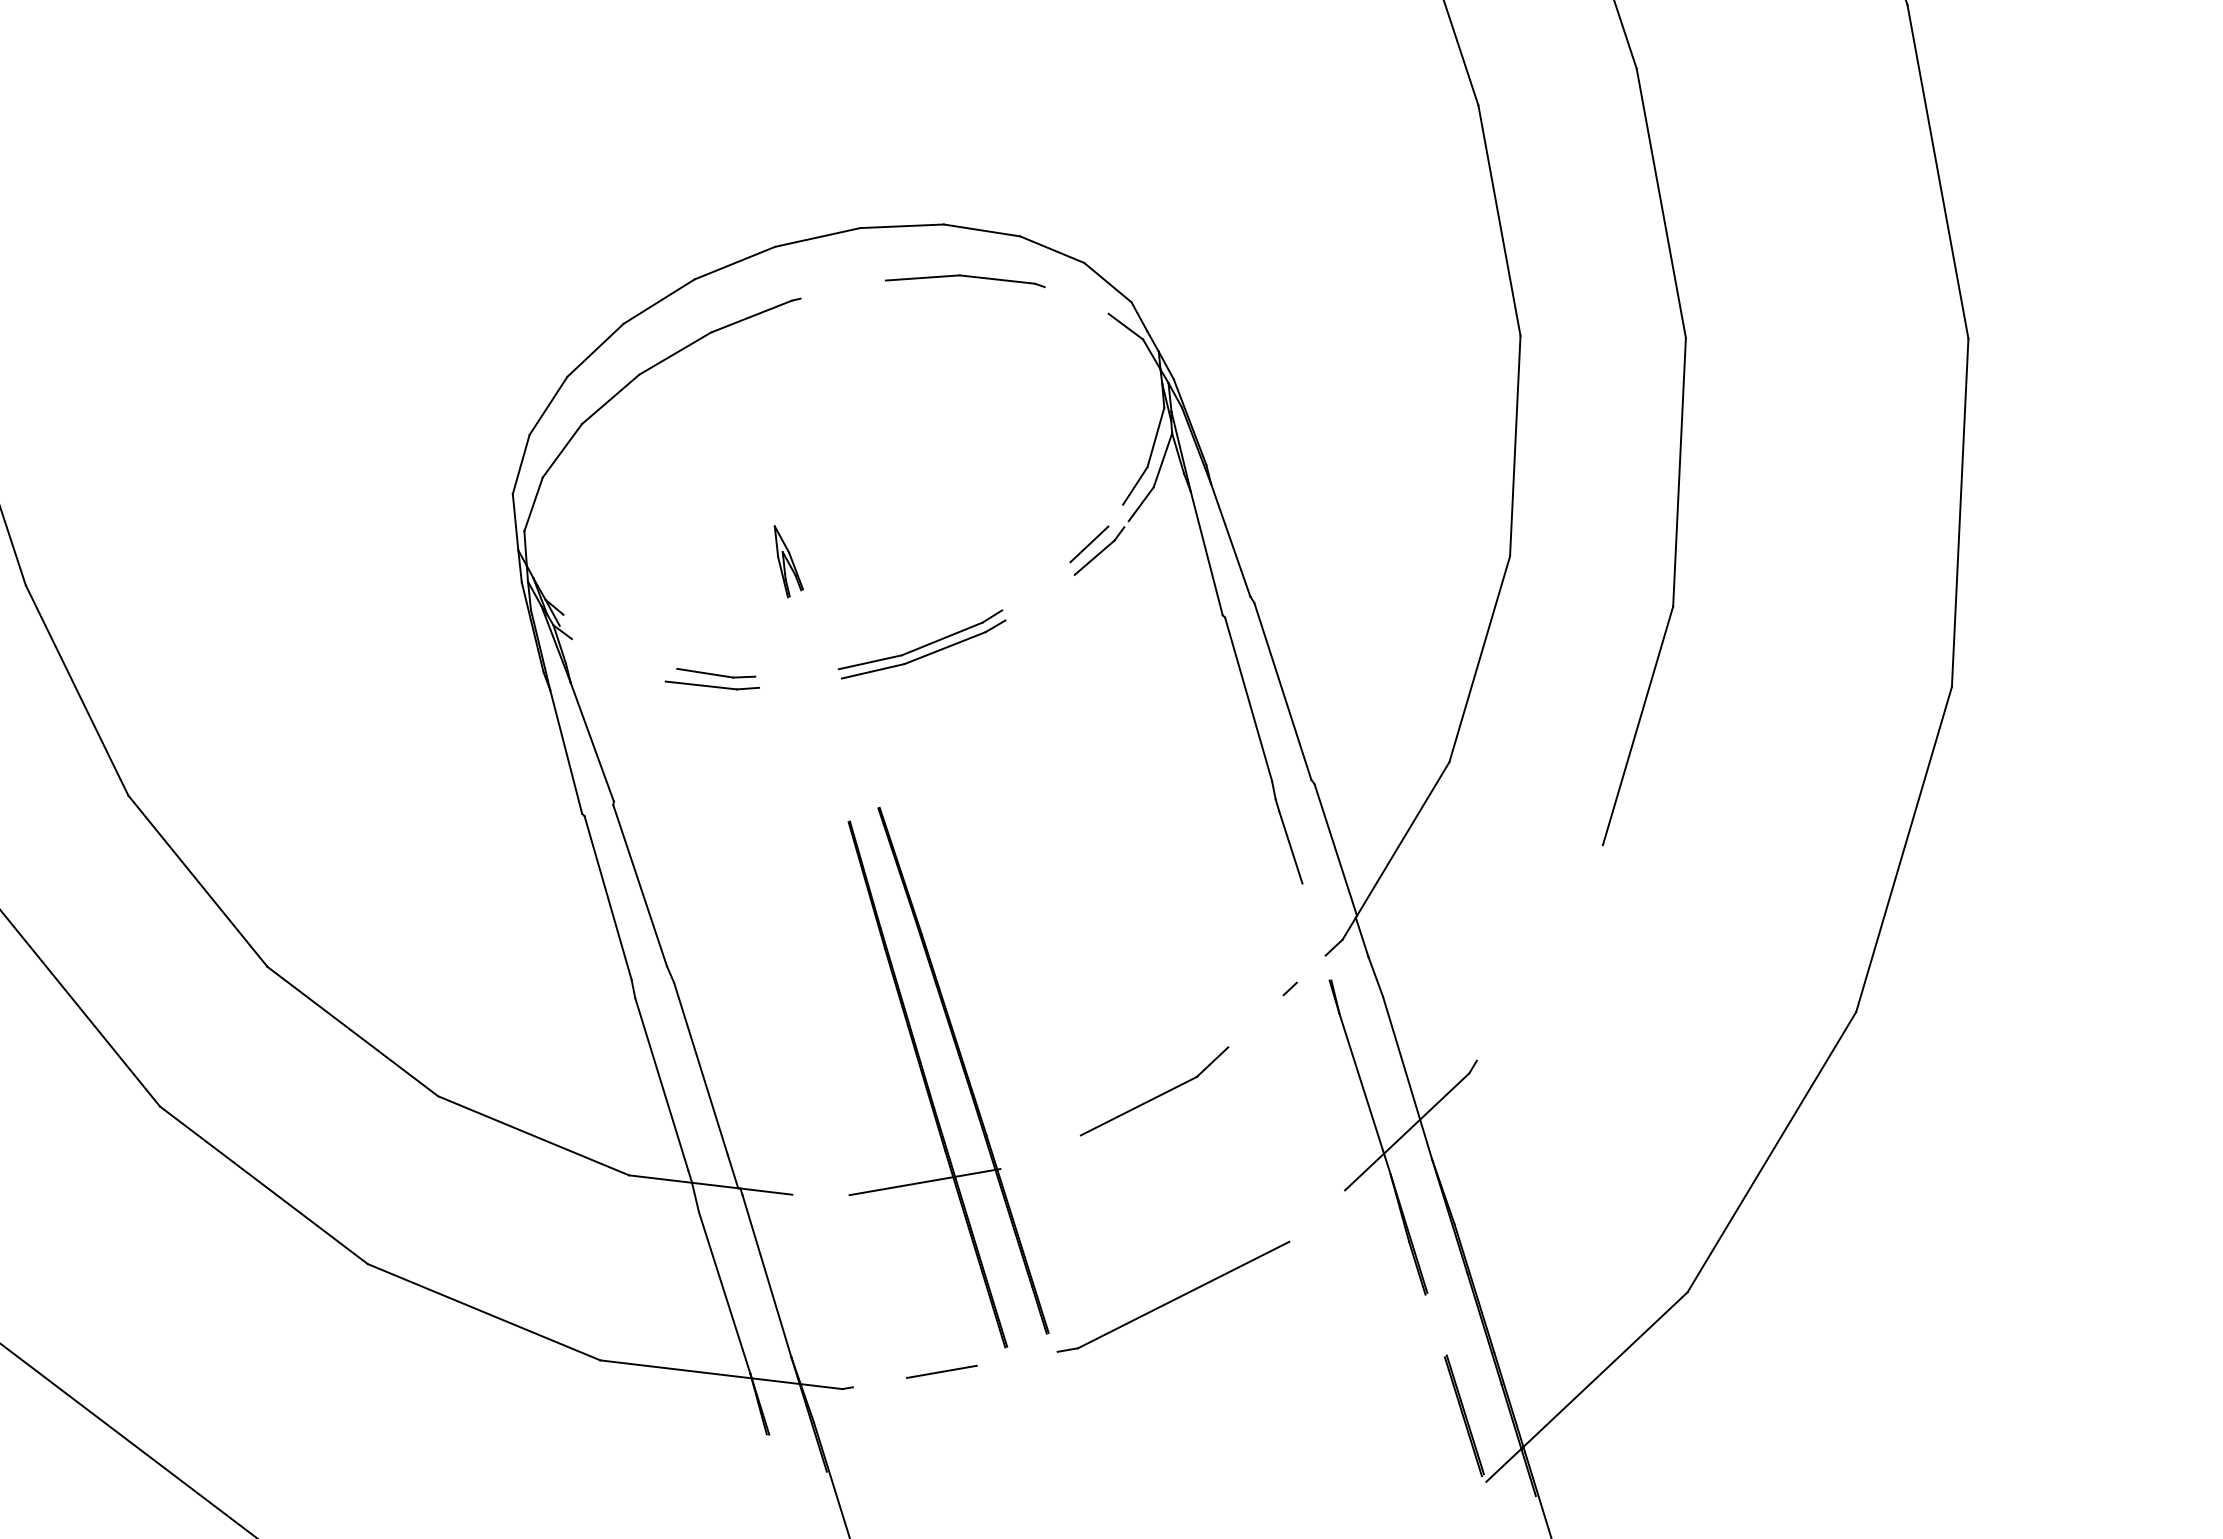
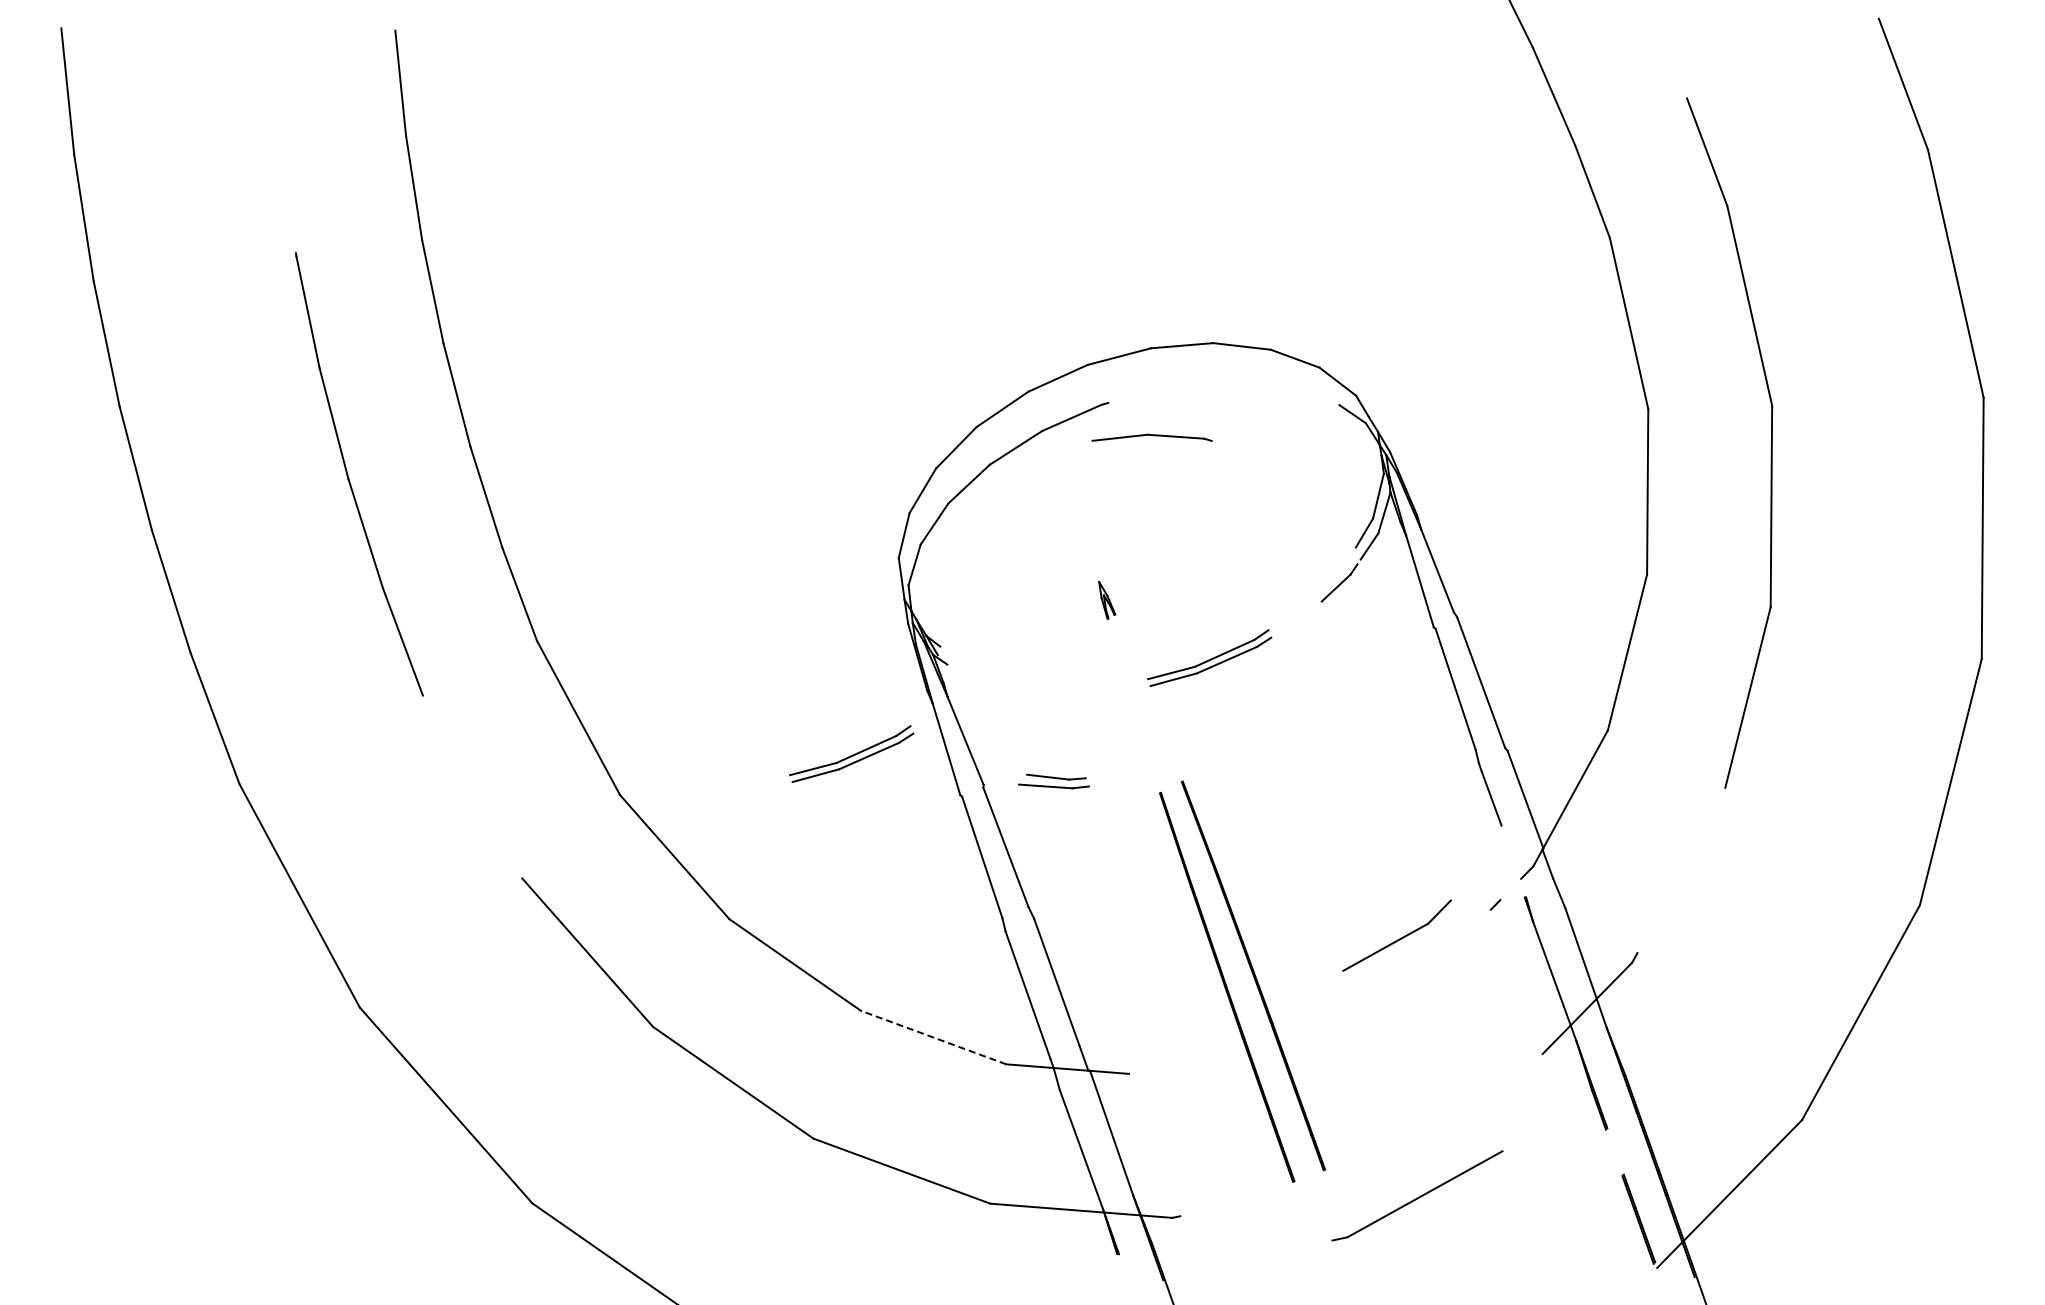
part: (964, 279) -> (1151, 437), moved
line: (1088, 544) -> (1331, 578), removed
part: (787, 562) -> (1106, 600), size x0.7
part: (712, 679) -> (1053, 781), moved
part: (439, 752) -> (851, 753), added
part: (1153, 1091) -> (1396, 935), moved
line: (533, 1135) -> (933, 1037), solid -> dashed
line: (924, 1182) -> (1227, 1060), removed
part: (1173, 1296) -> (1417, 1195), moved
line: (942, 1371) -> (1246, 1201), removed

